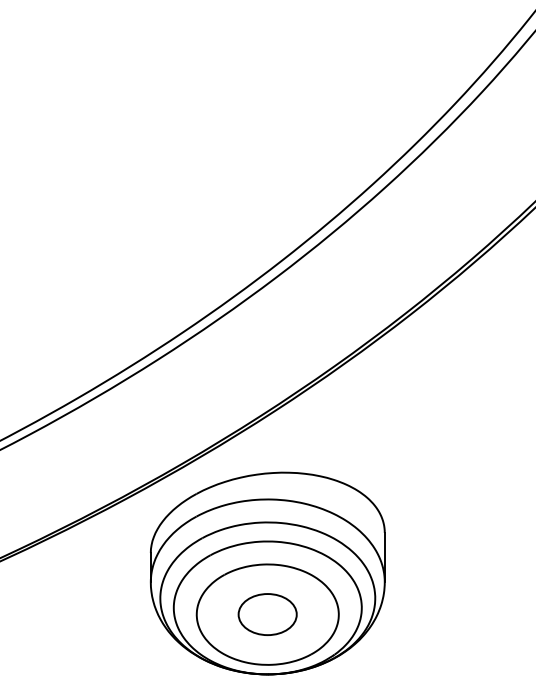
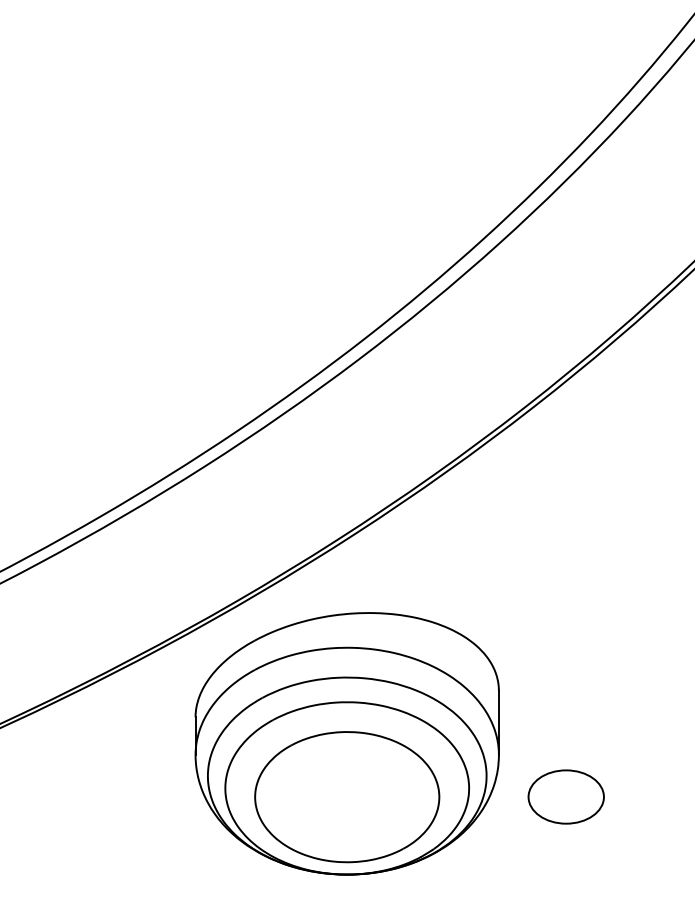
part: (267, 614) -> (565, 796), moved

